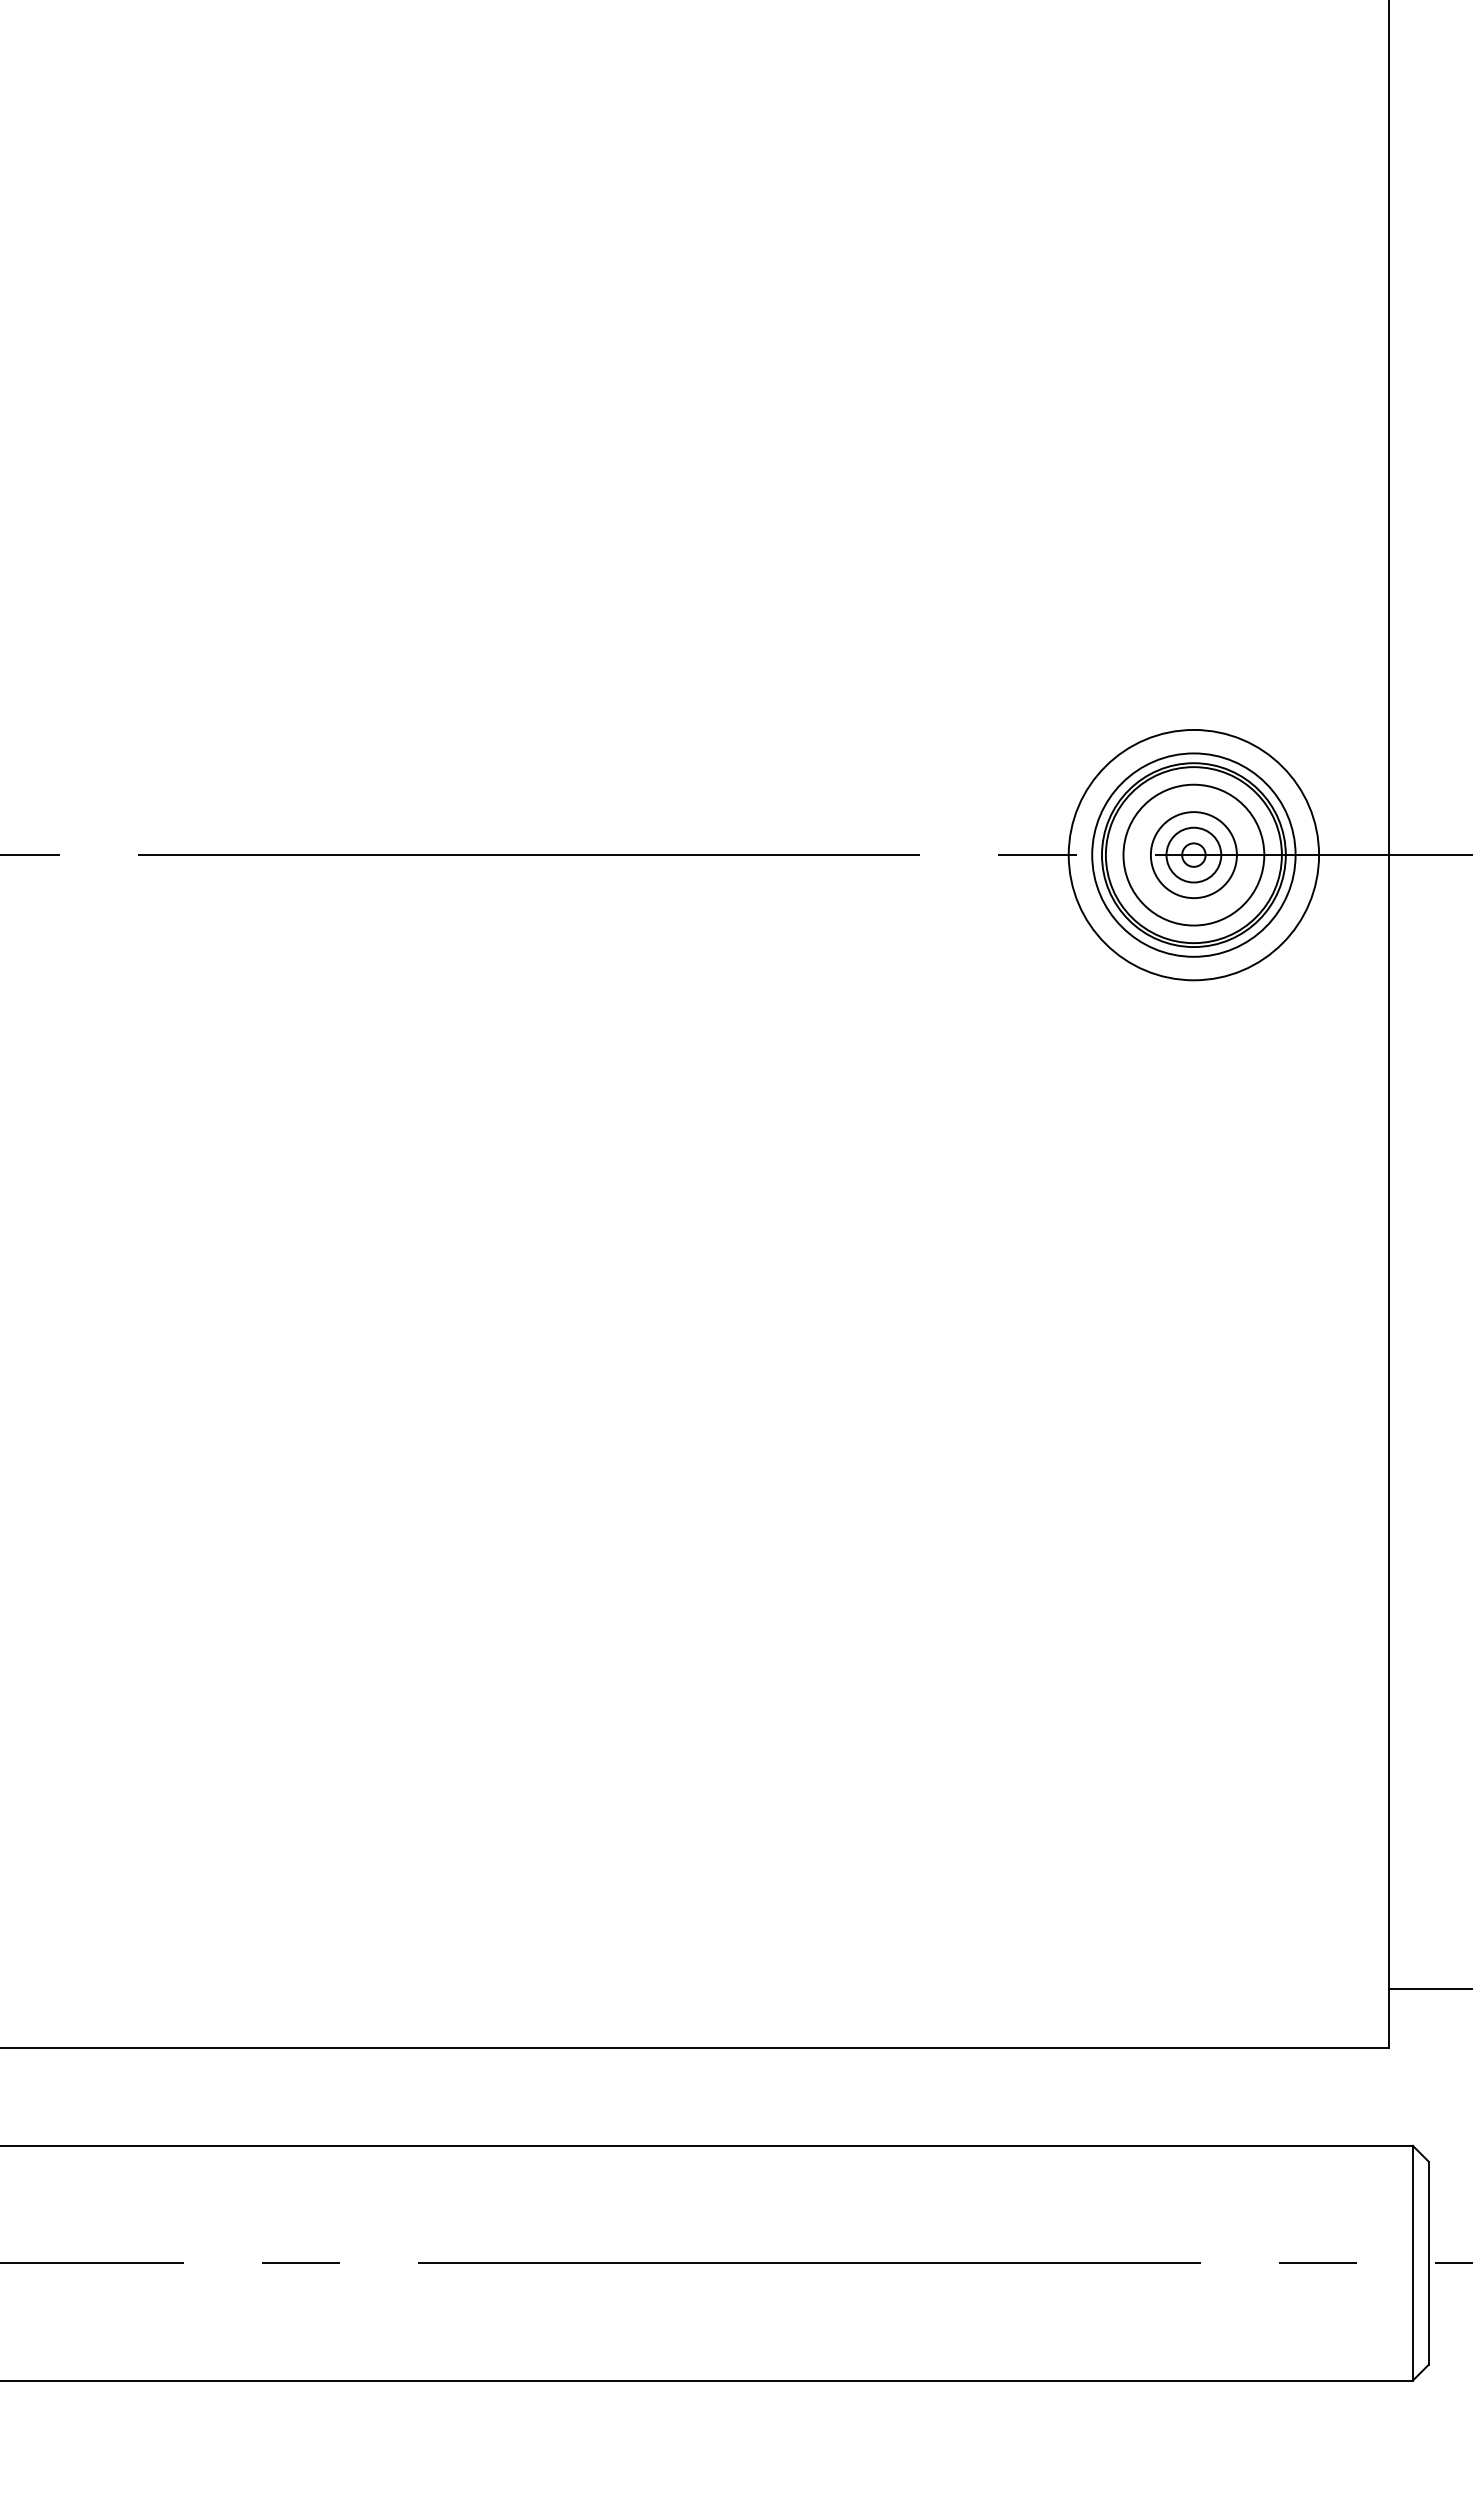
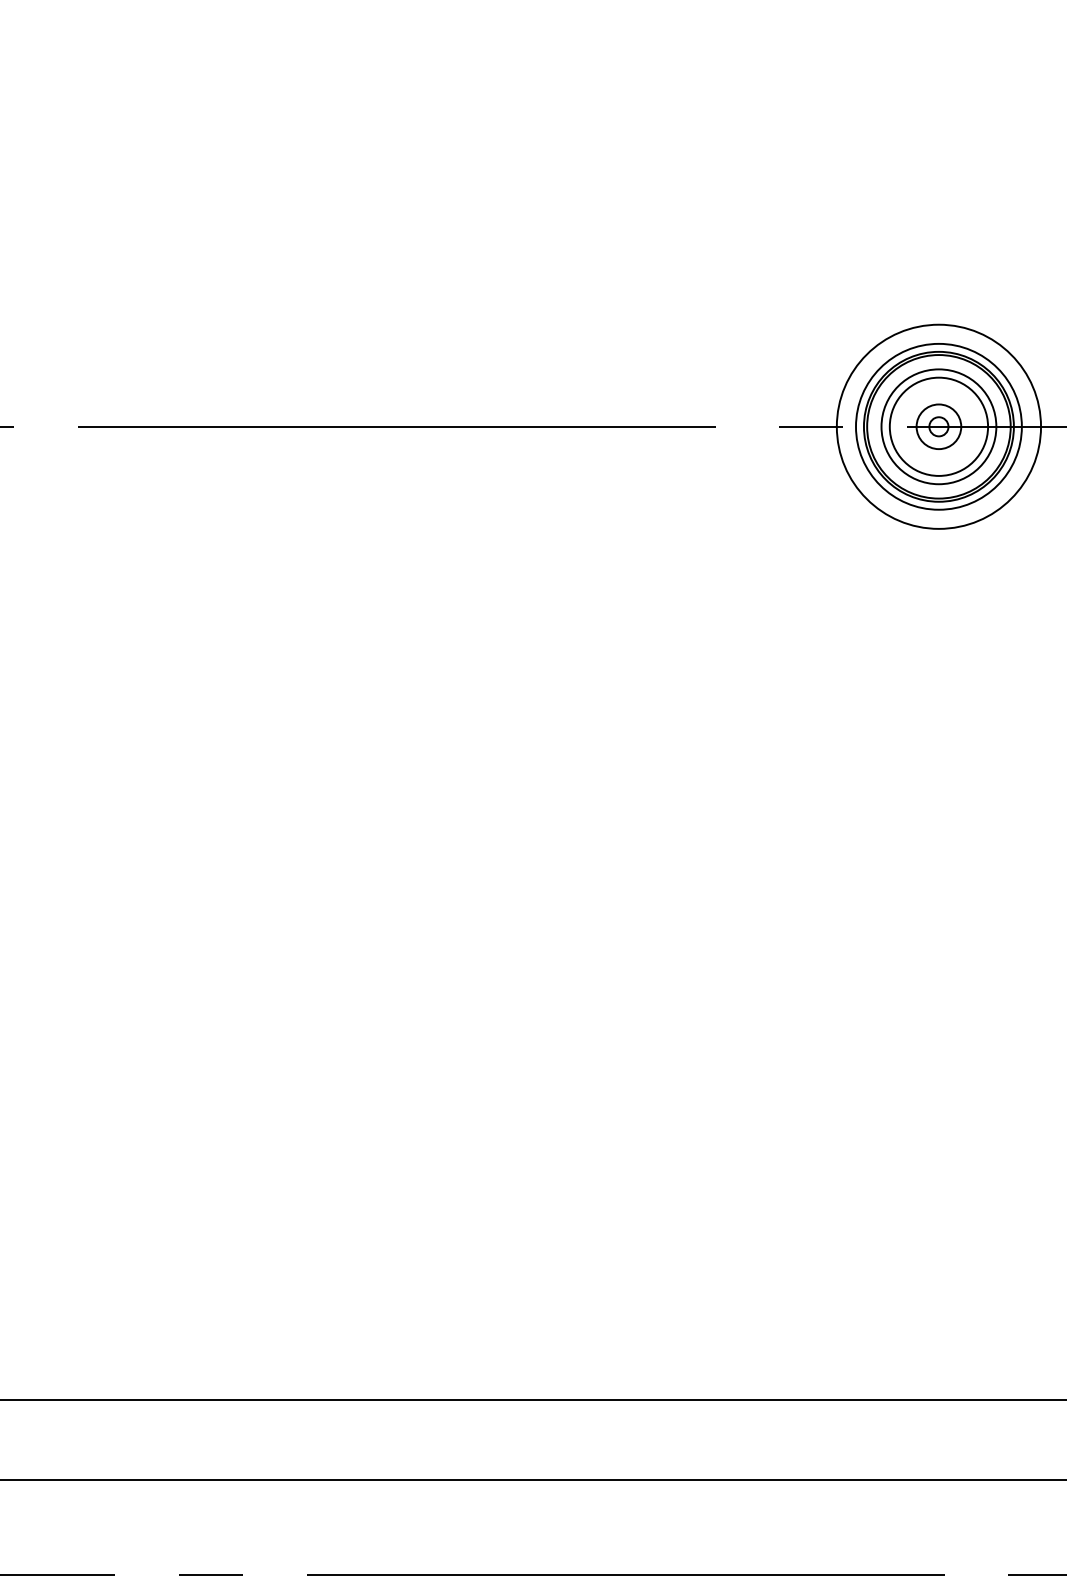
circle: (1193, 855) -> (938, 427), size x1.4

